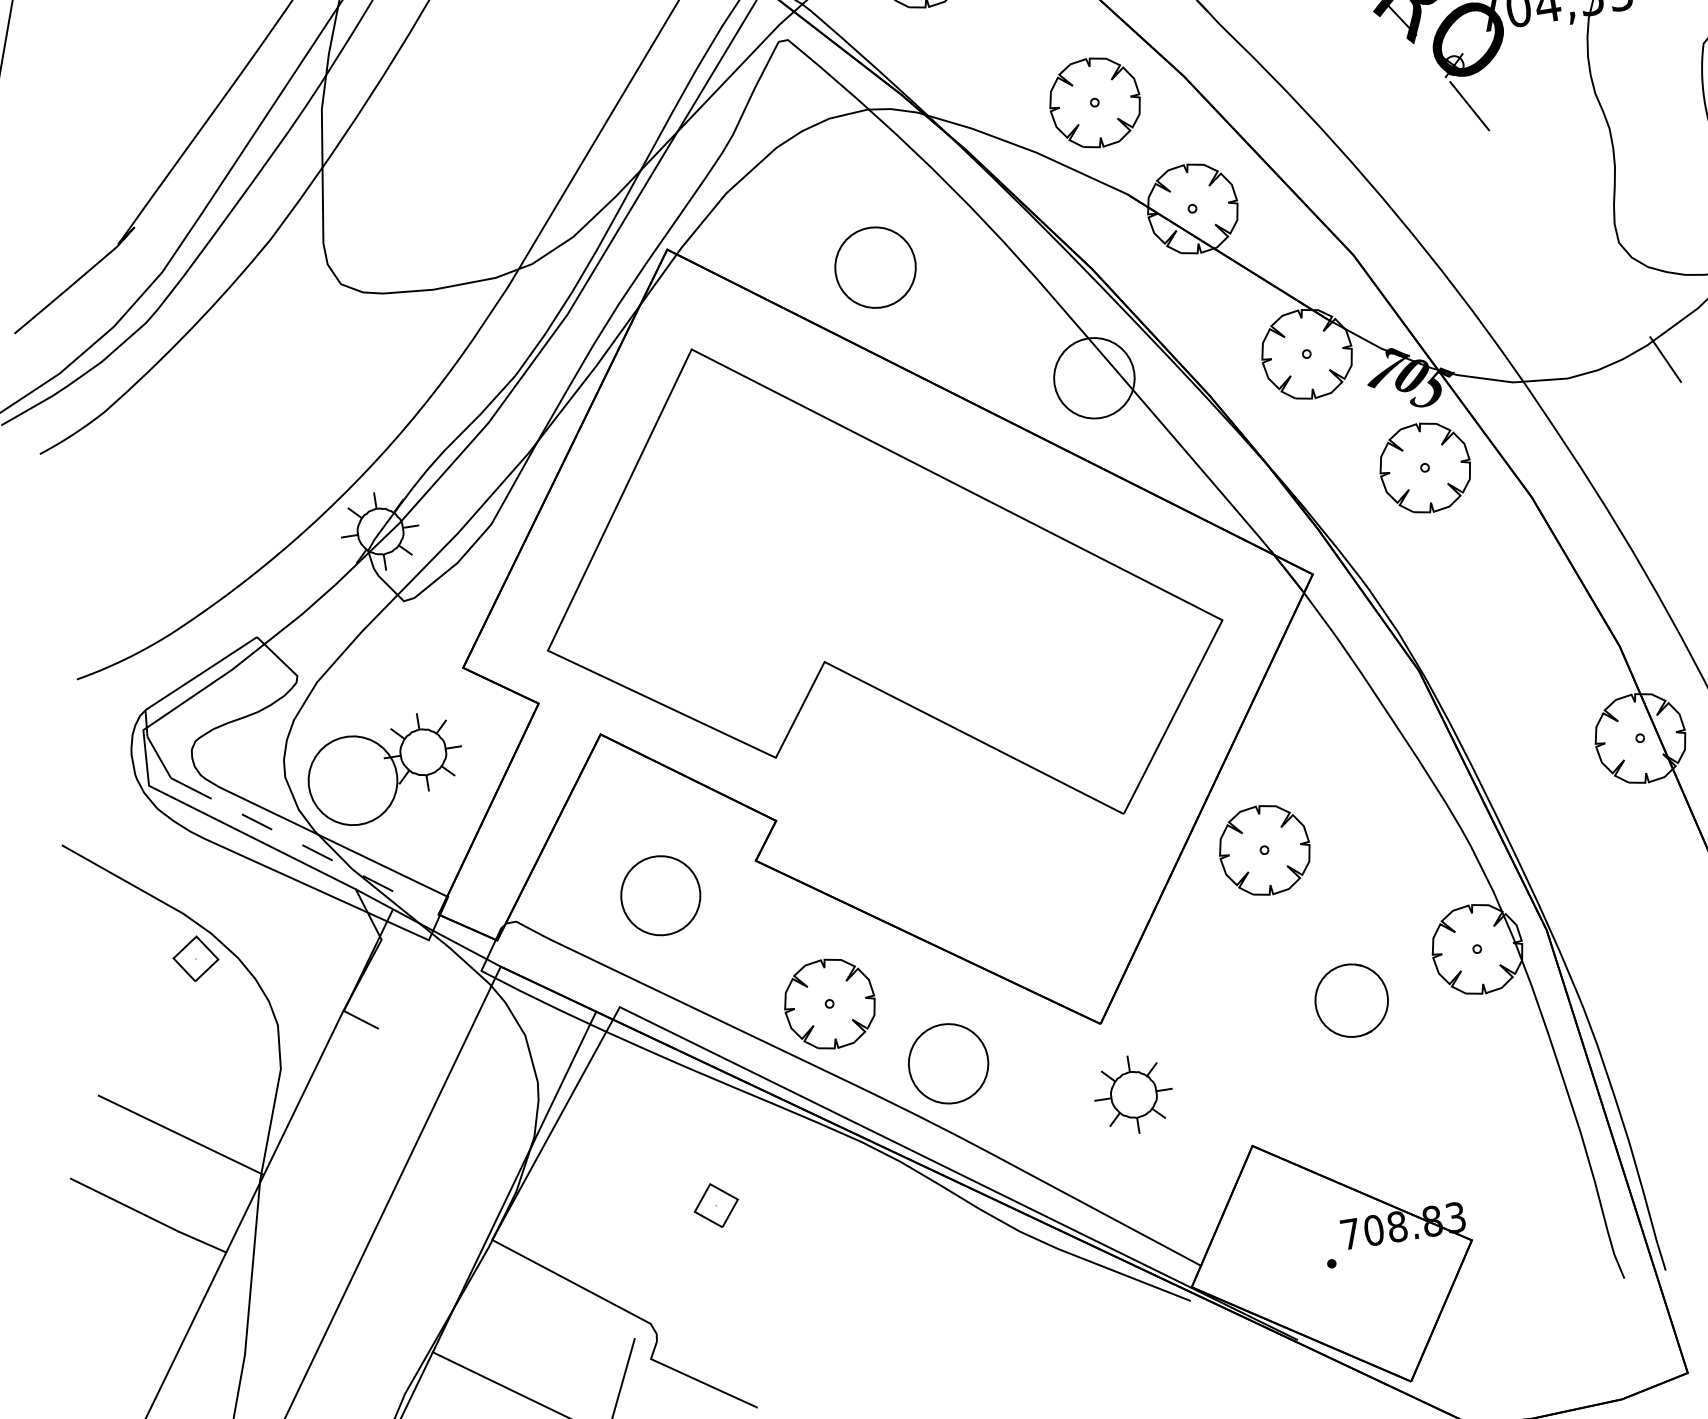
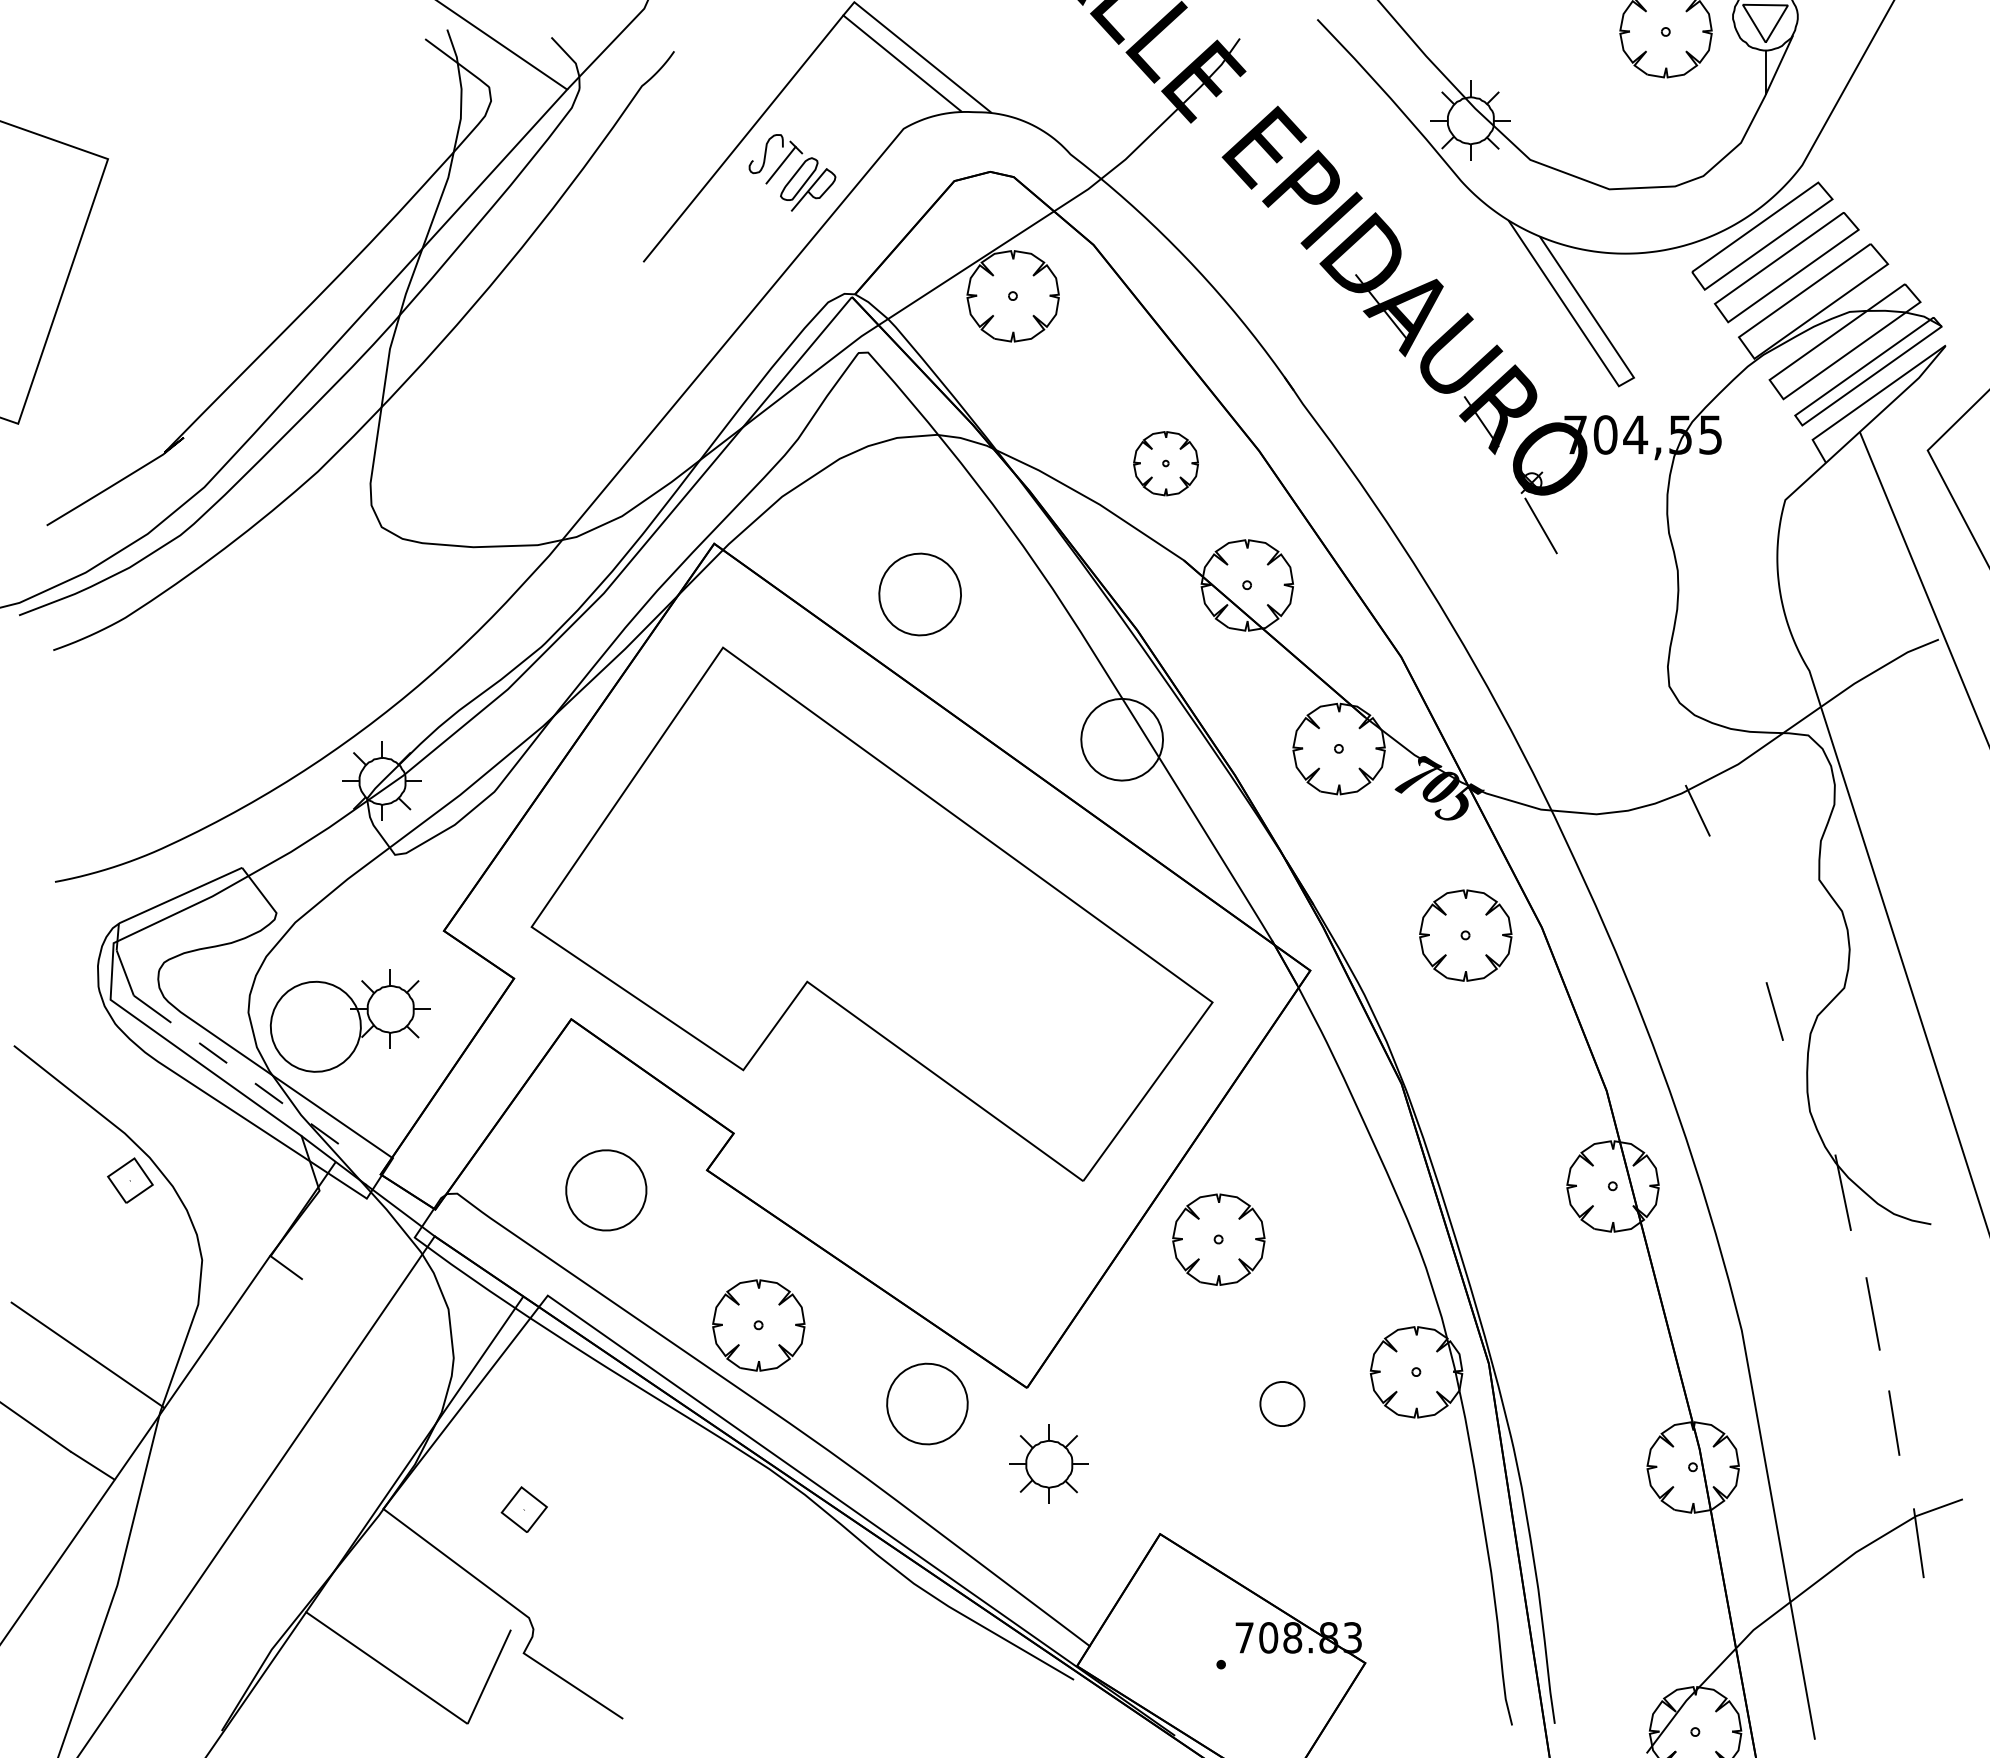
part: (1094, 102) -> (1165, 463), size x0.7
part: (1424, 467) -> (1465, 935), moved
part: (1351, 1000) -> (1282, 1403), size x0.6
part: (948, 1063) -> (927, 1403), moved
part: (715, 1205) -> (523, 1509), moved

